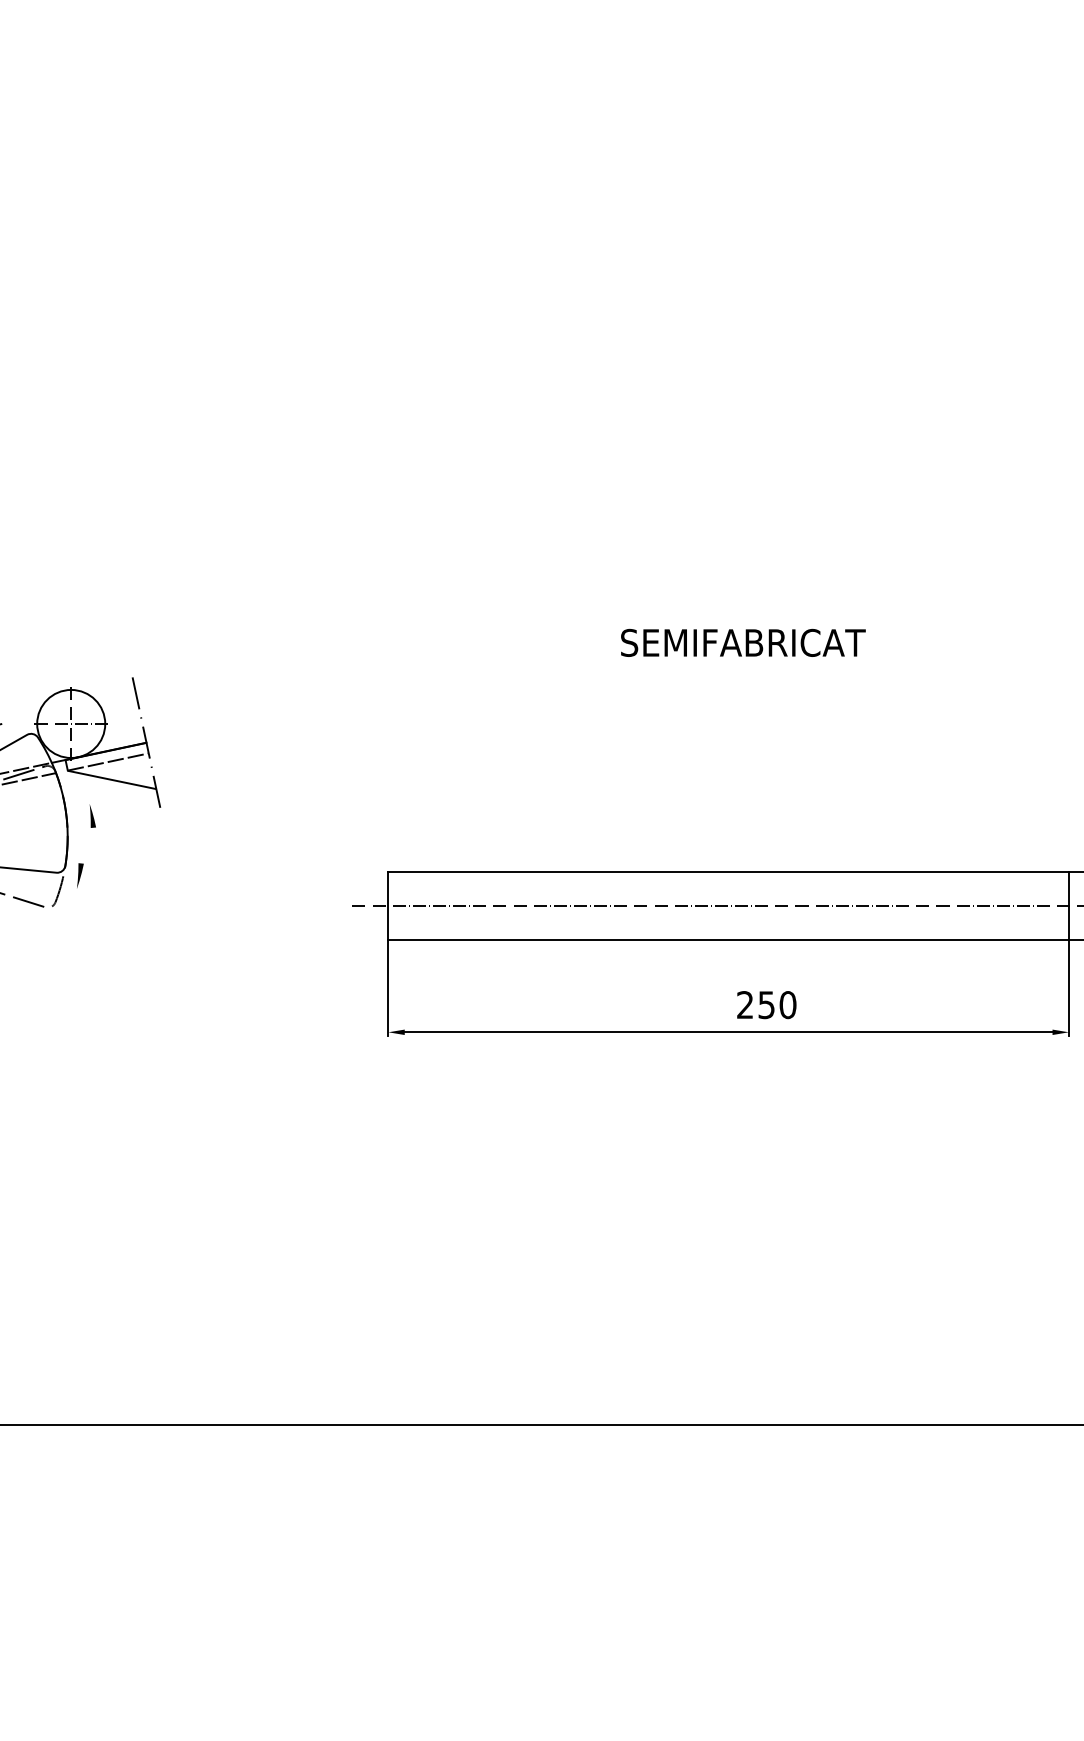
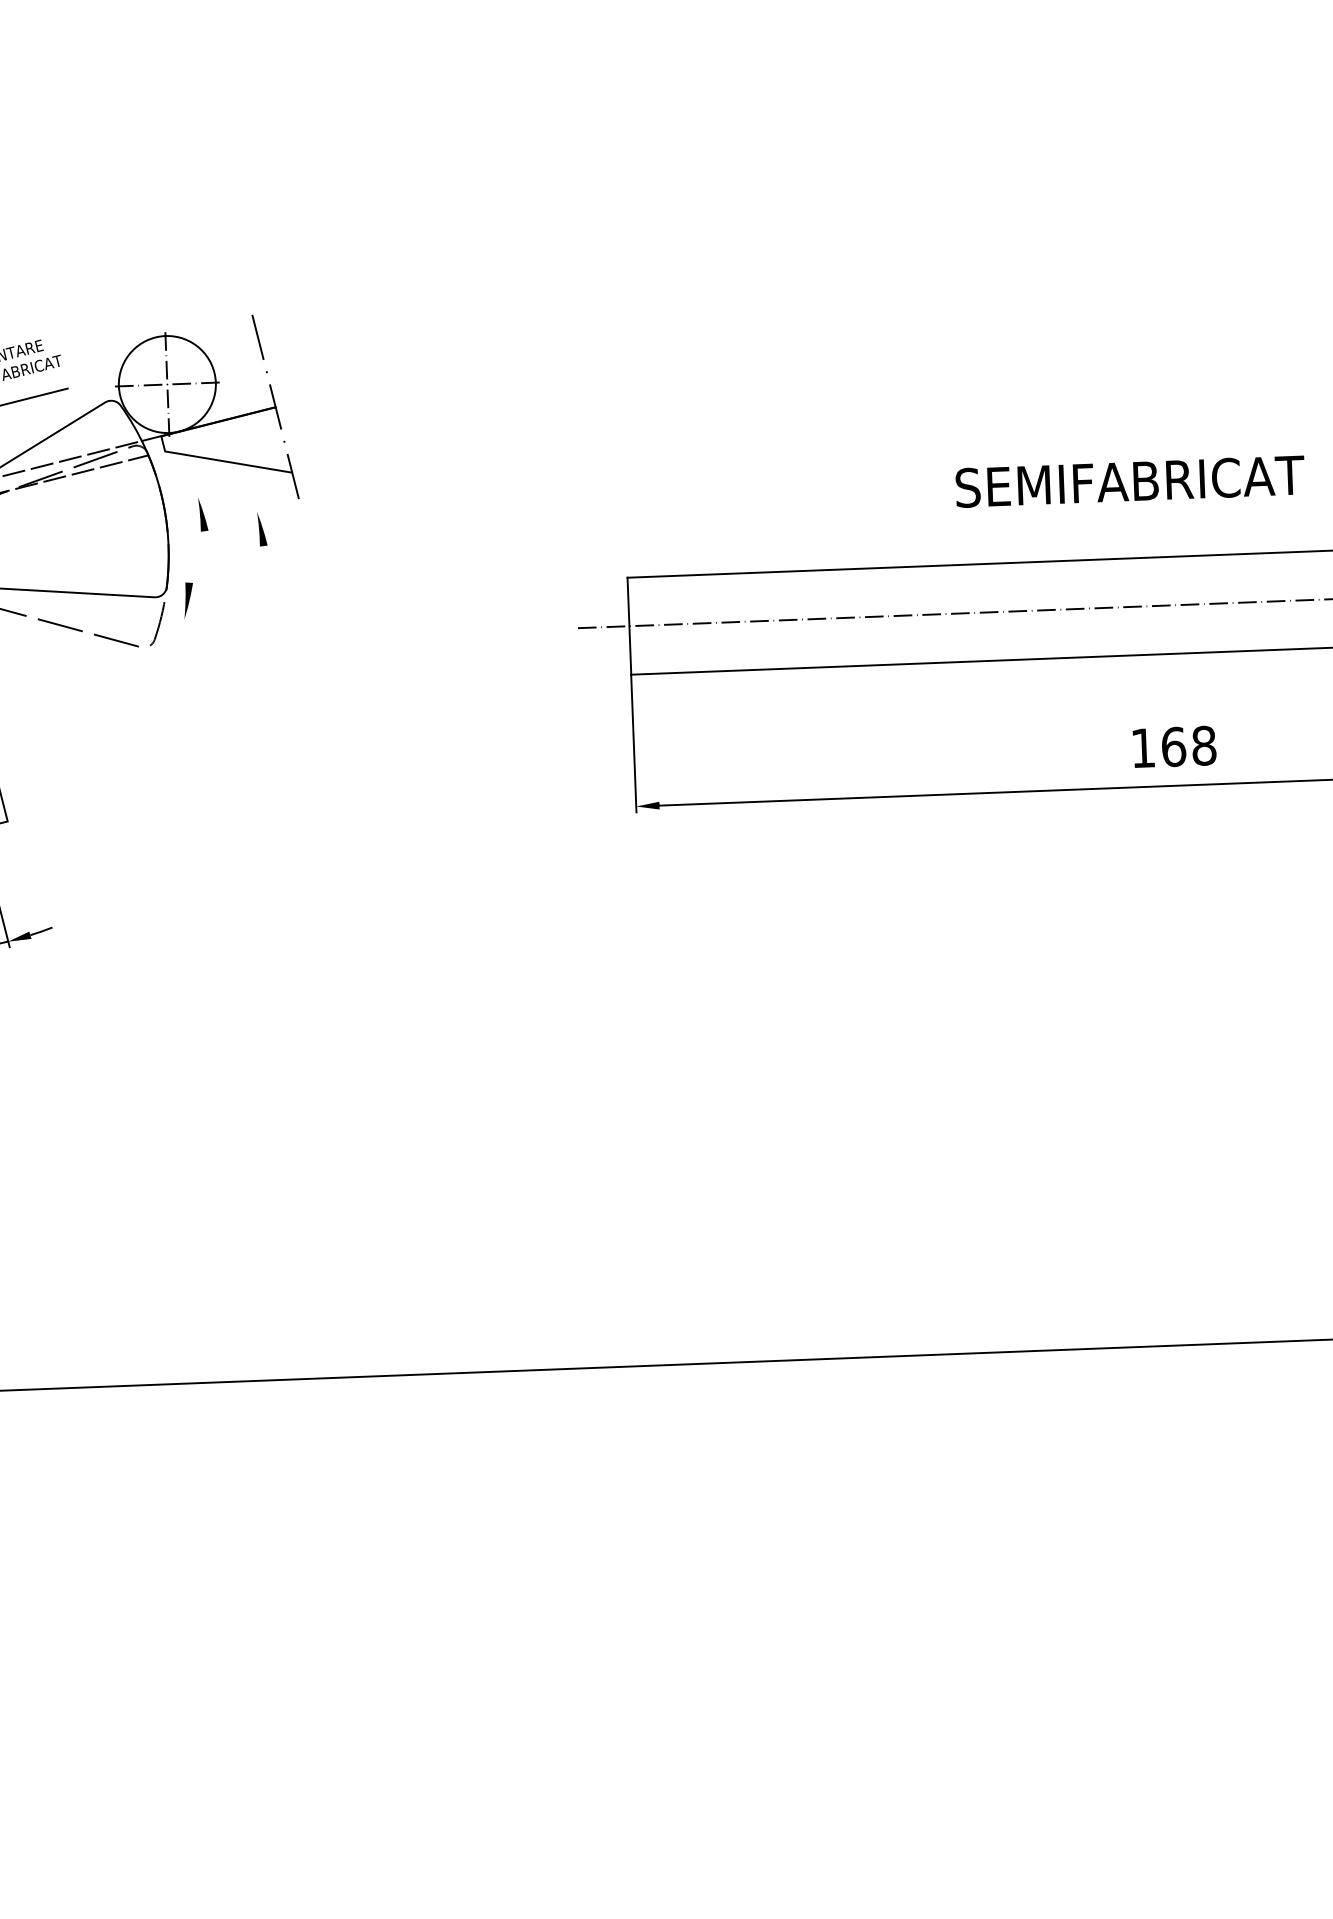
text: (743, 642) -> (1130, 480), moved
line: (107, 761) -> (221, 436), removed
curve: (133, 827) -> (261, 528), added
text: (766, 1005) -> (1173, 747), 250 -> 168

